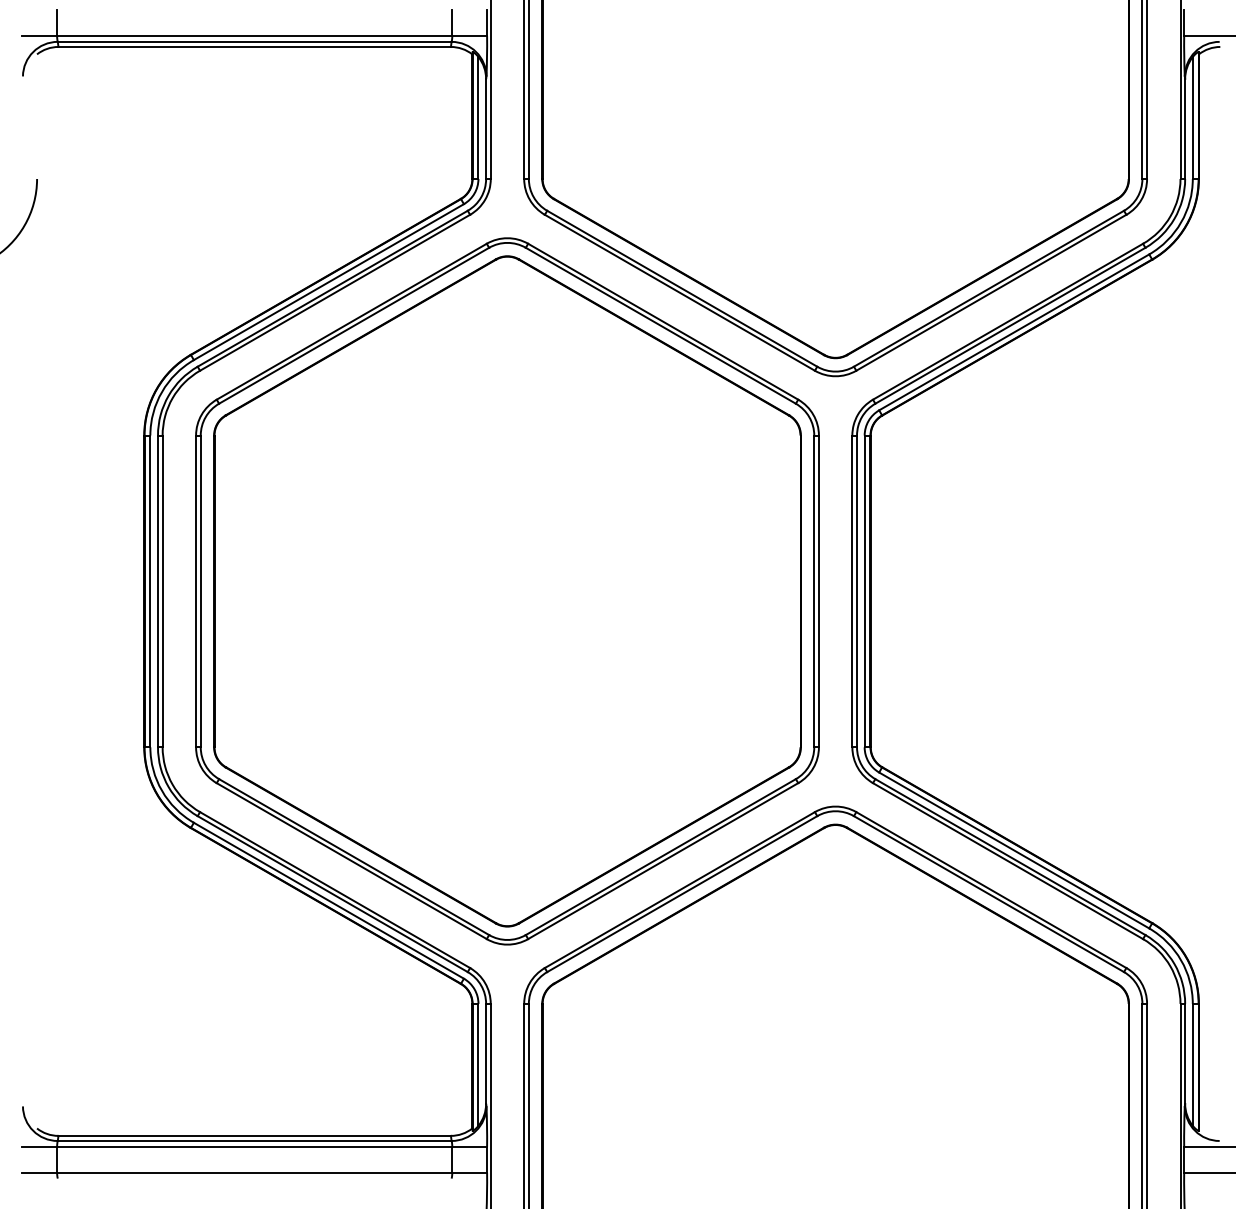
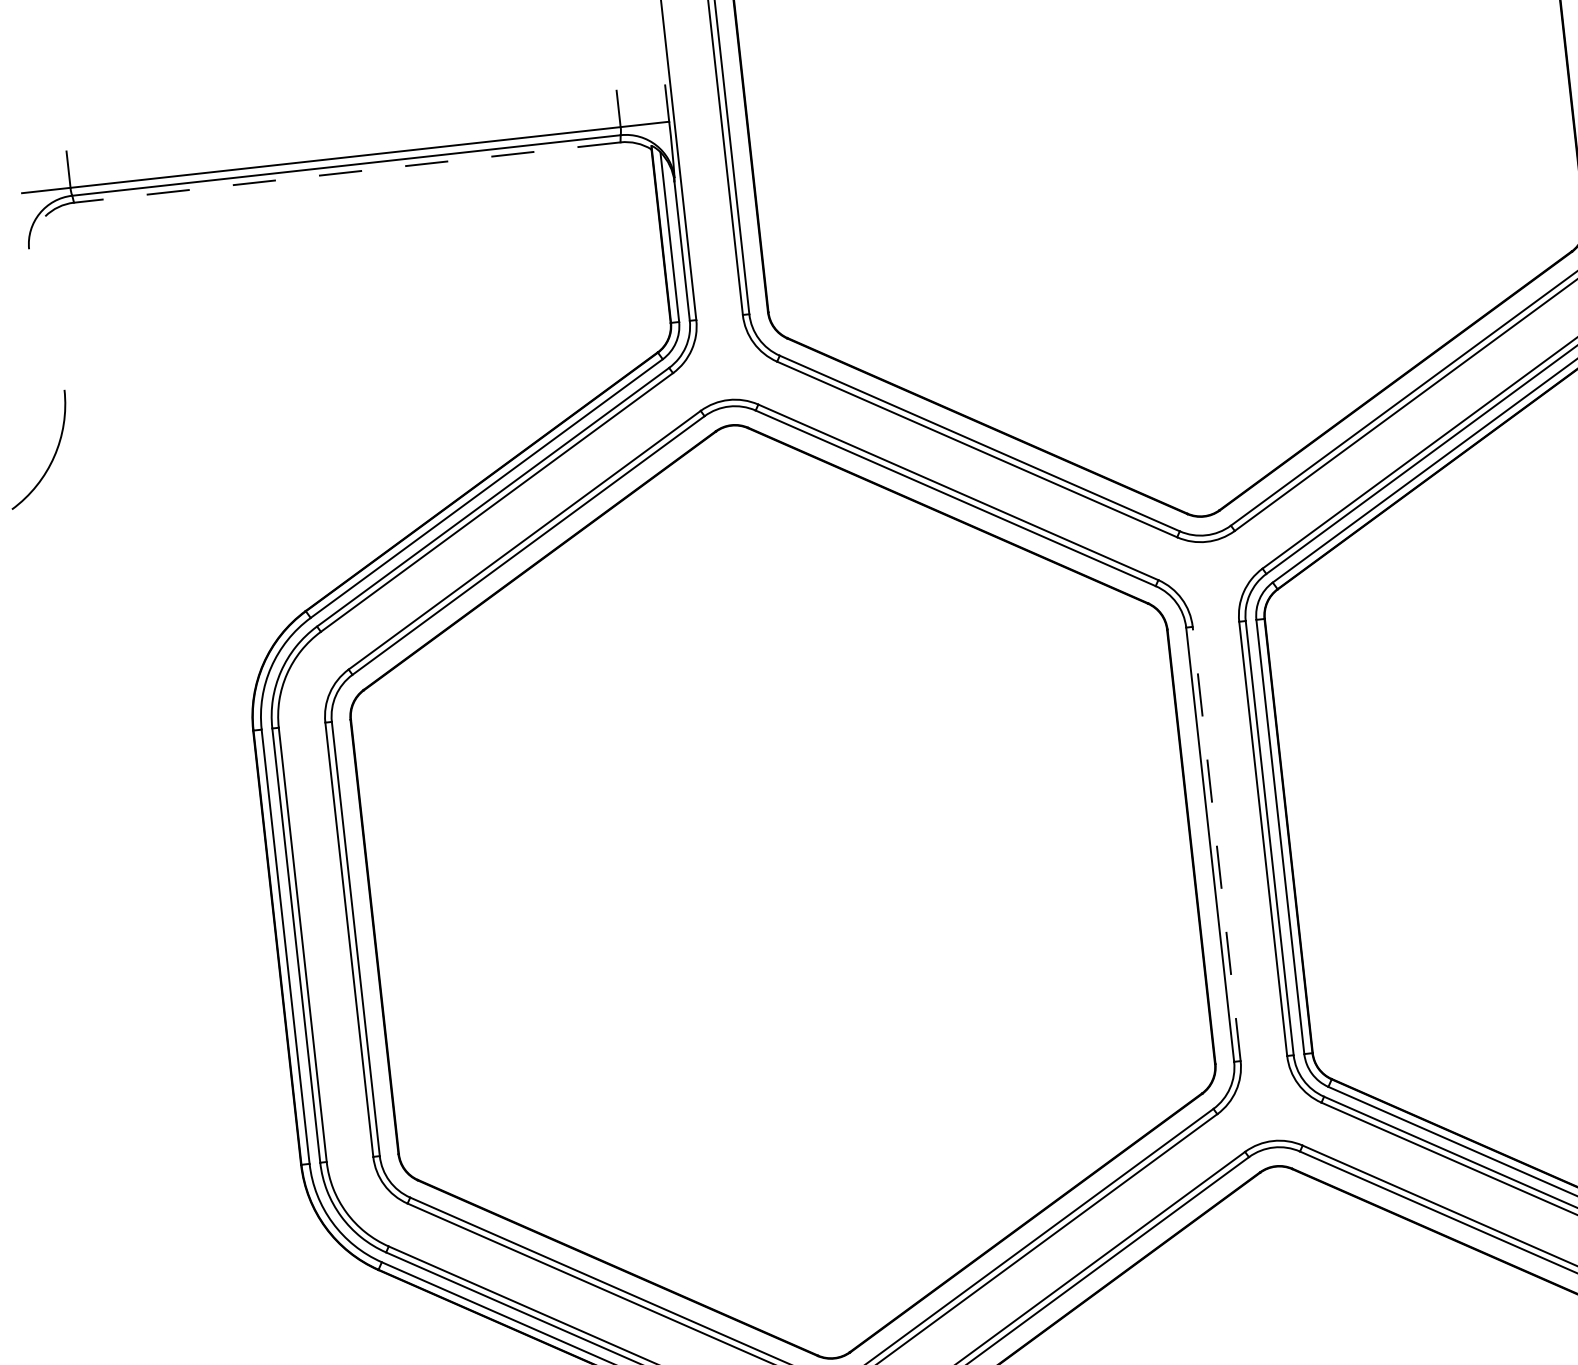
line: (254, 46) -> (346, 171), solid -> dashed
line: (818, 591) -> (1216, 844), solid -> dashed

